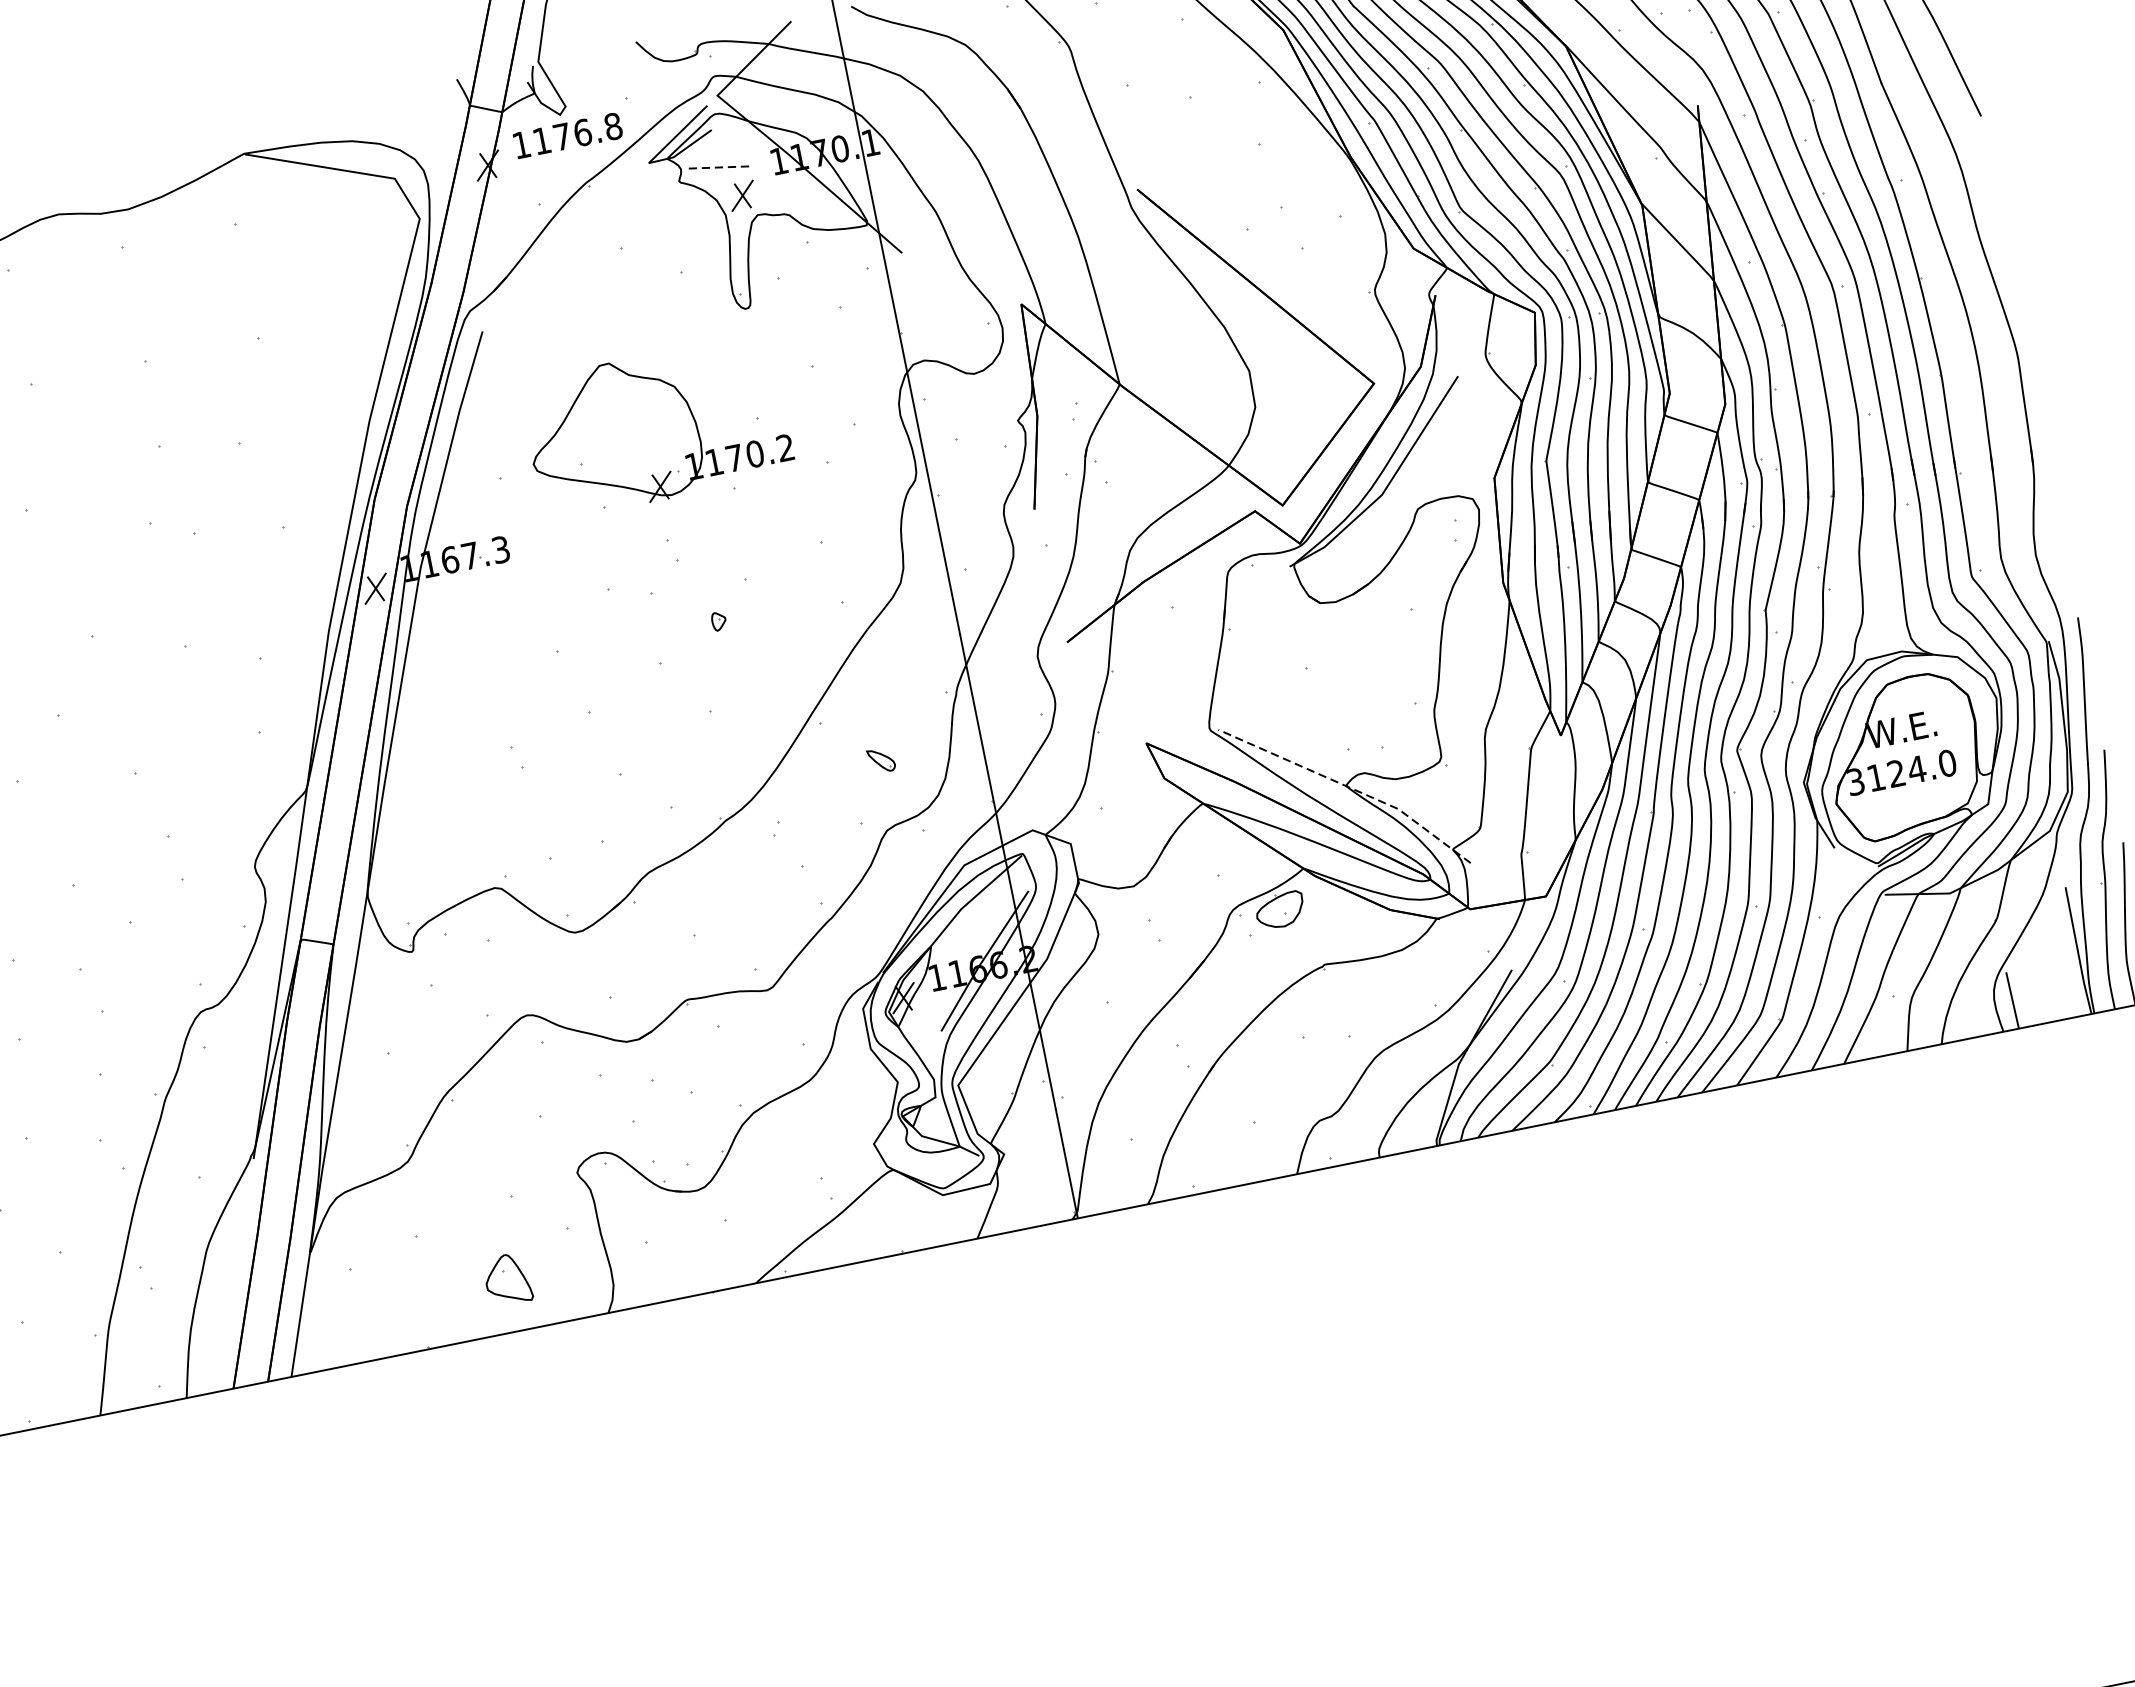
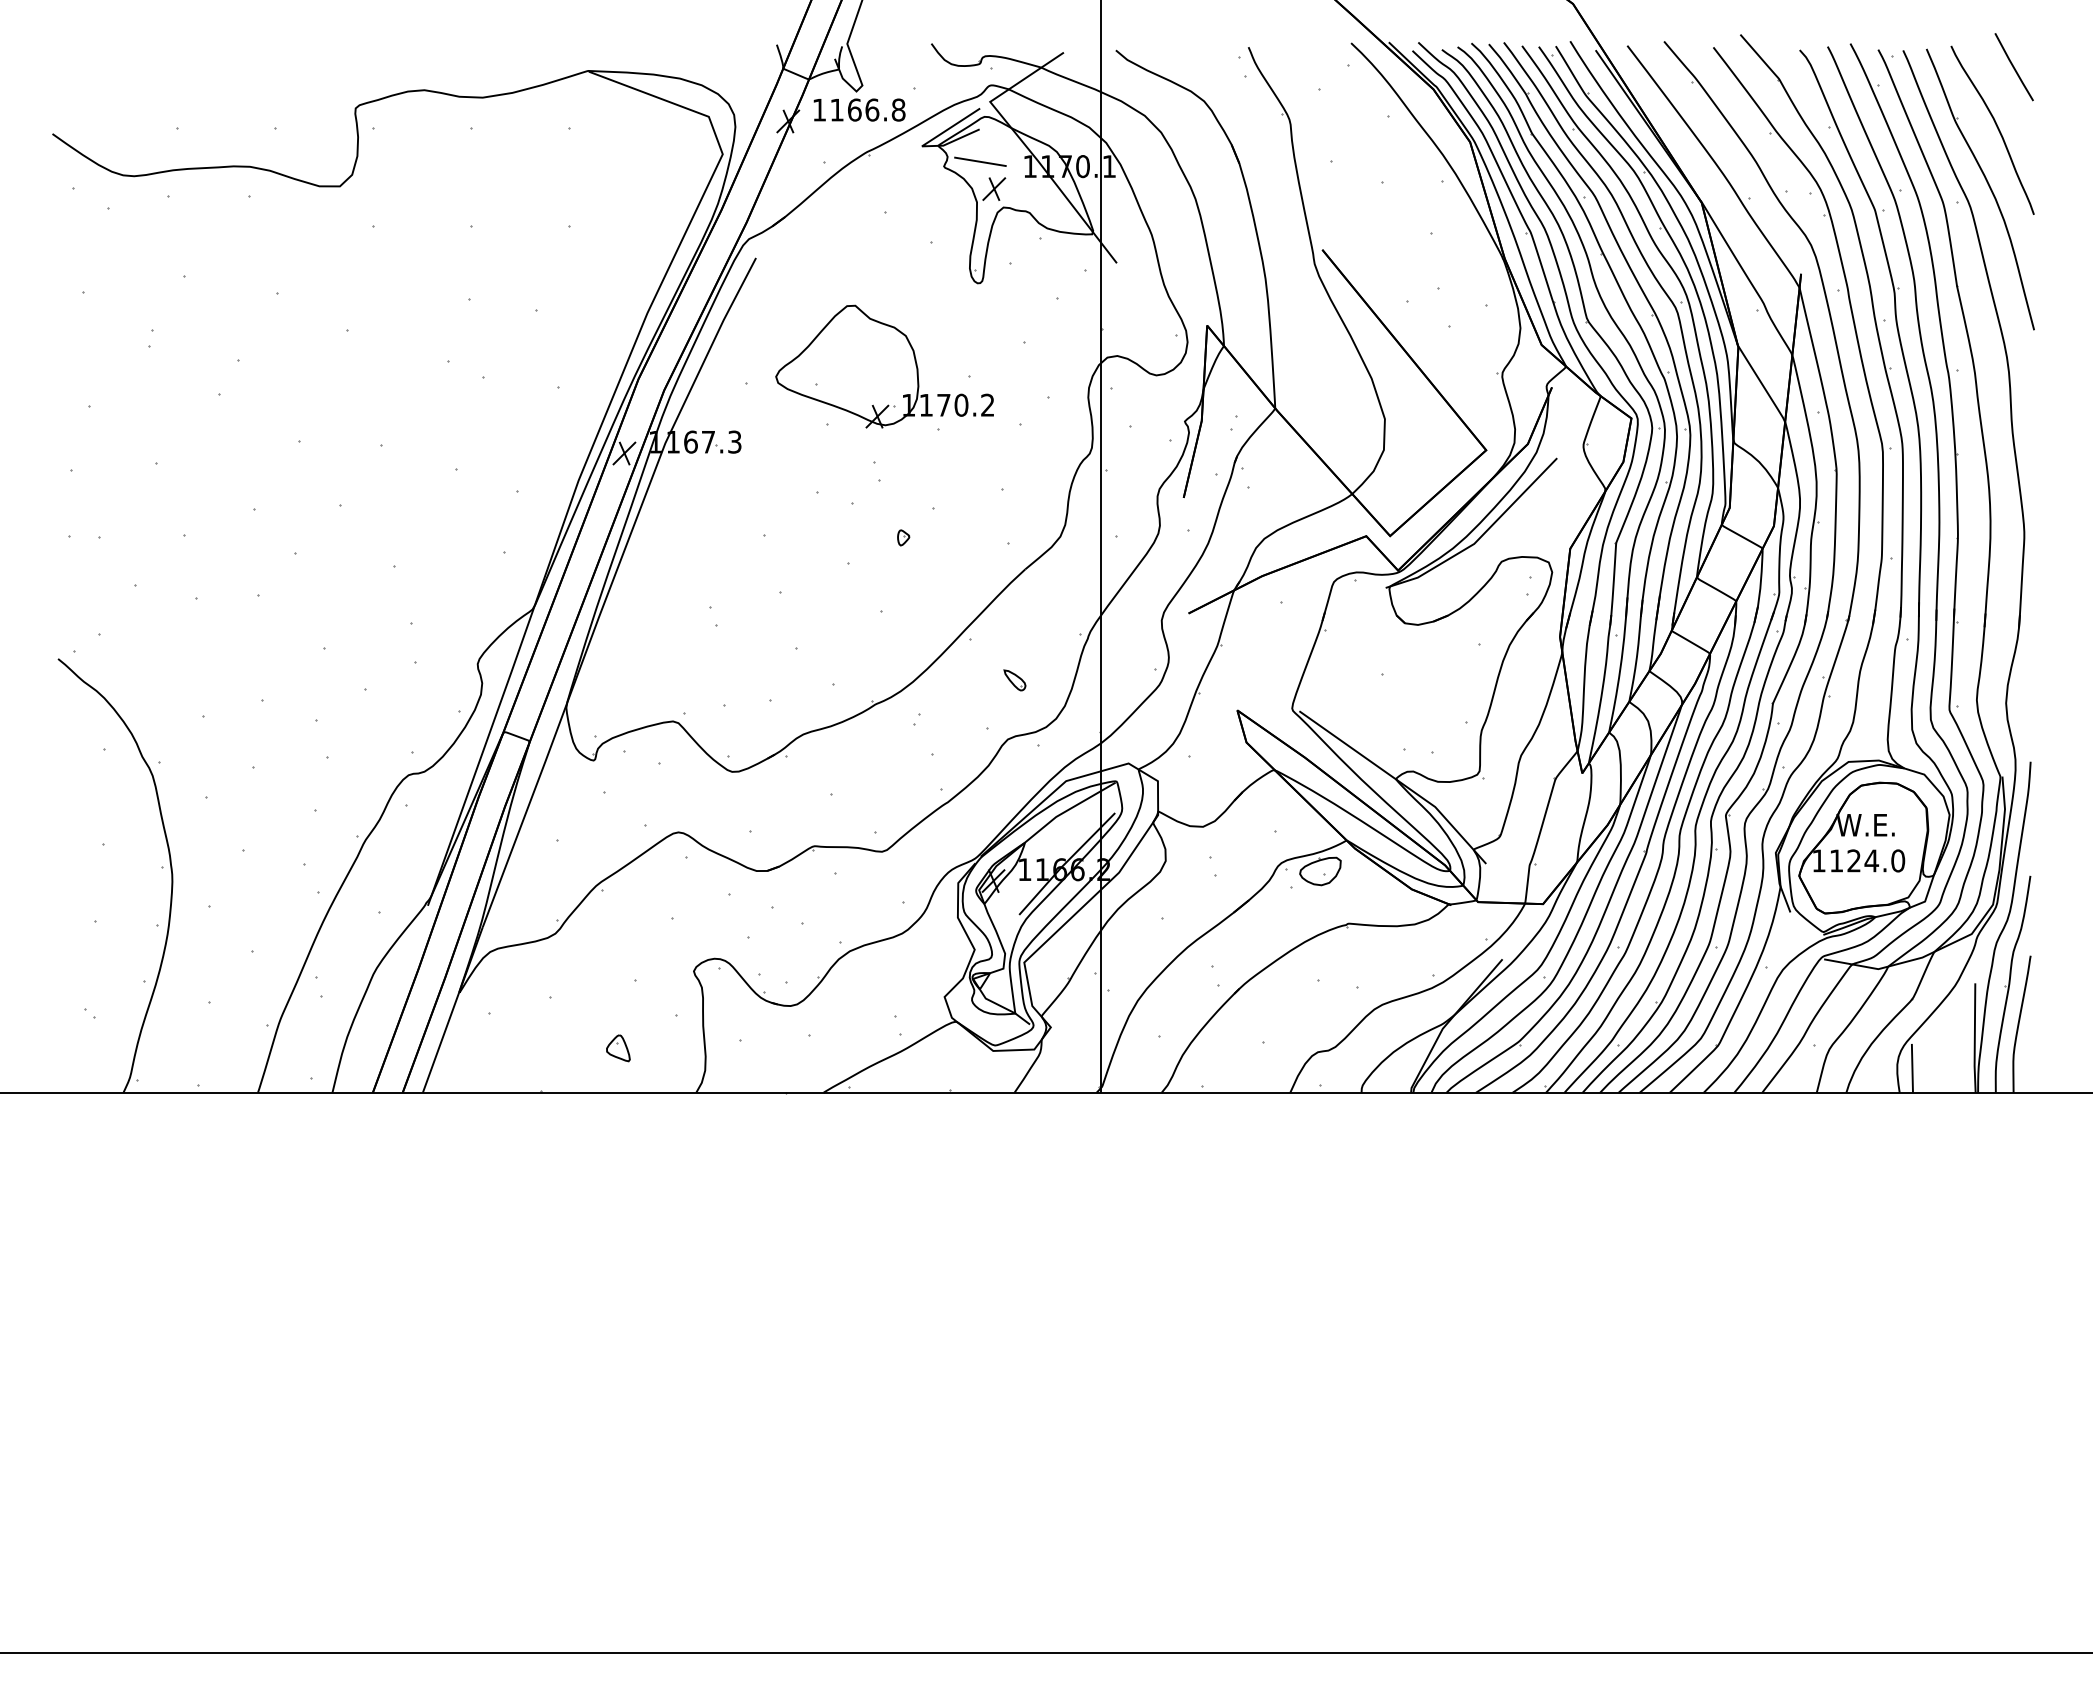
text: (562, 136) -> (854, 109), 1176.8 -> 1166.8
line: (720, 167) -> (980, 161), dashed -> solid
text: (1855, 781) -> (1818, 860), 3124.0 -> 1124.0
line: (1349, 788) -> (1398, 781), dashed -> solid
part: (507, 1279) -> (618, 1048), size x0.62

